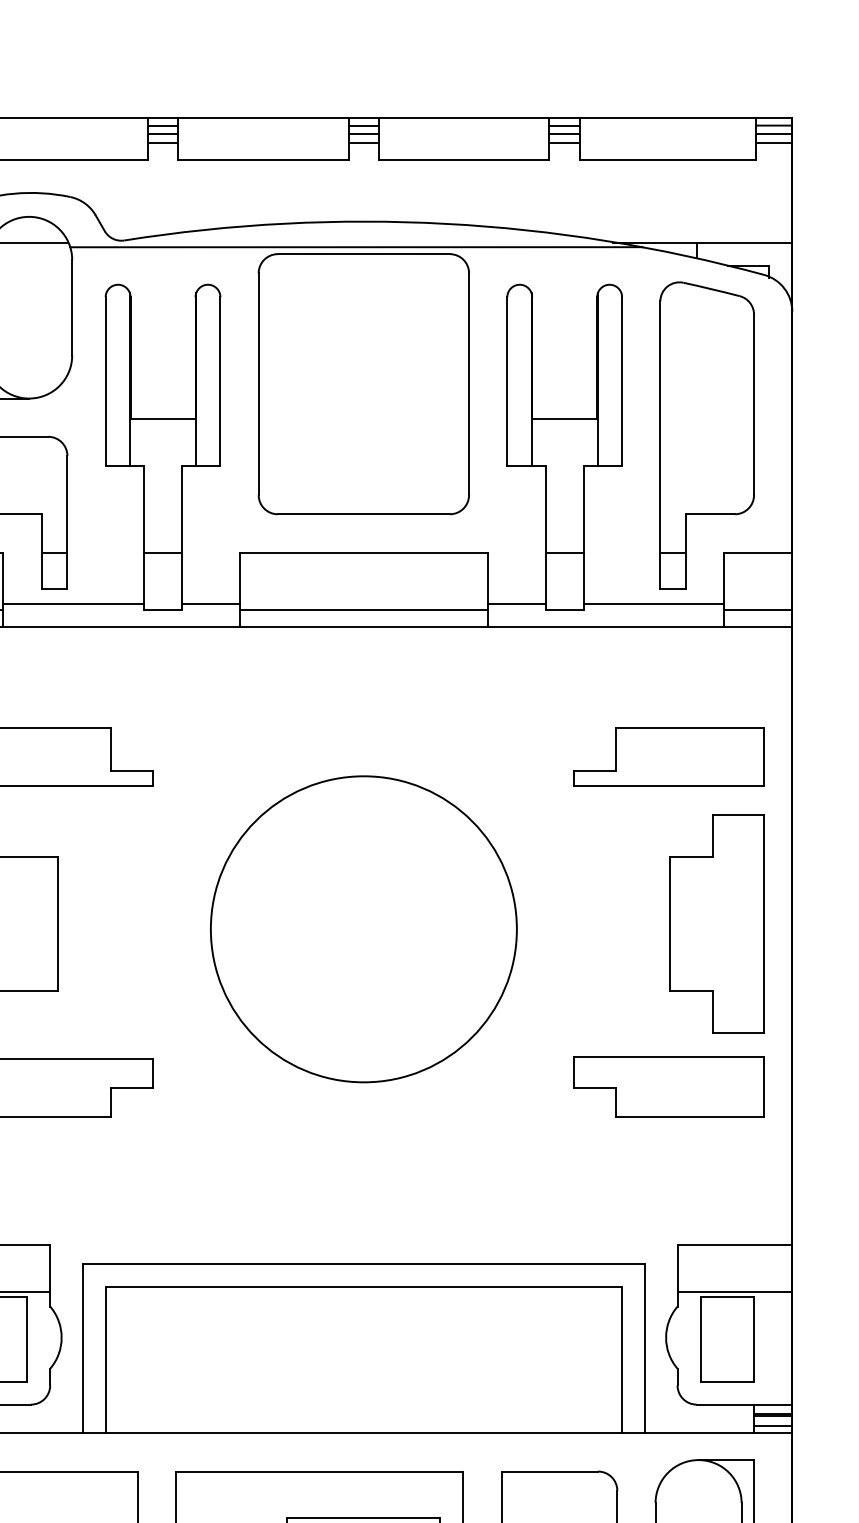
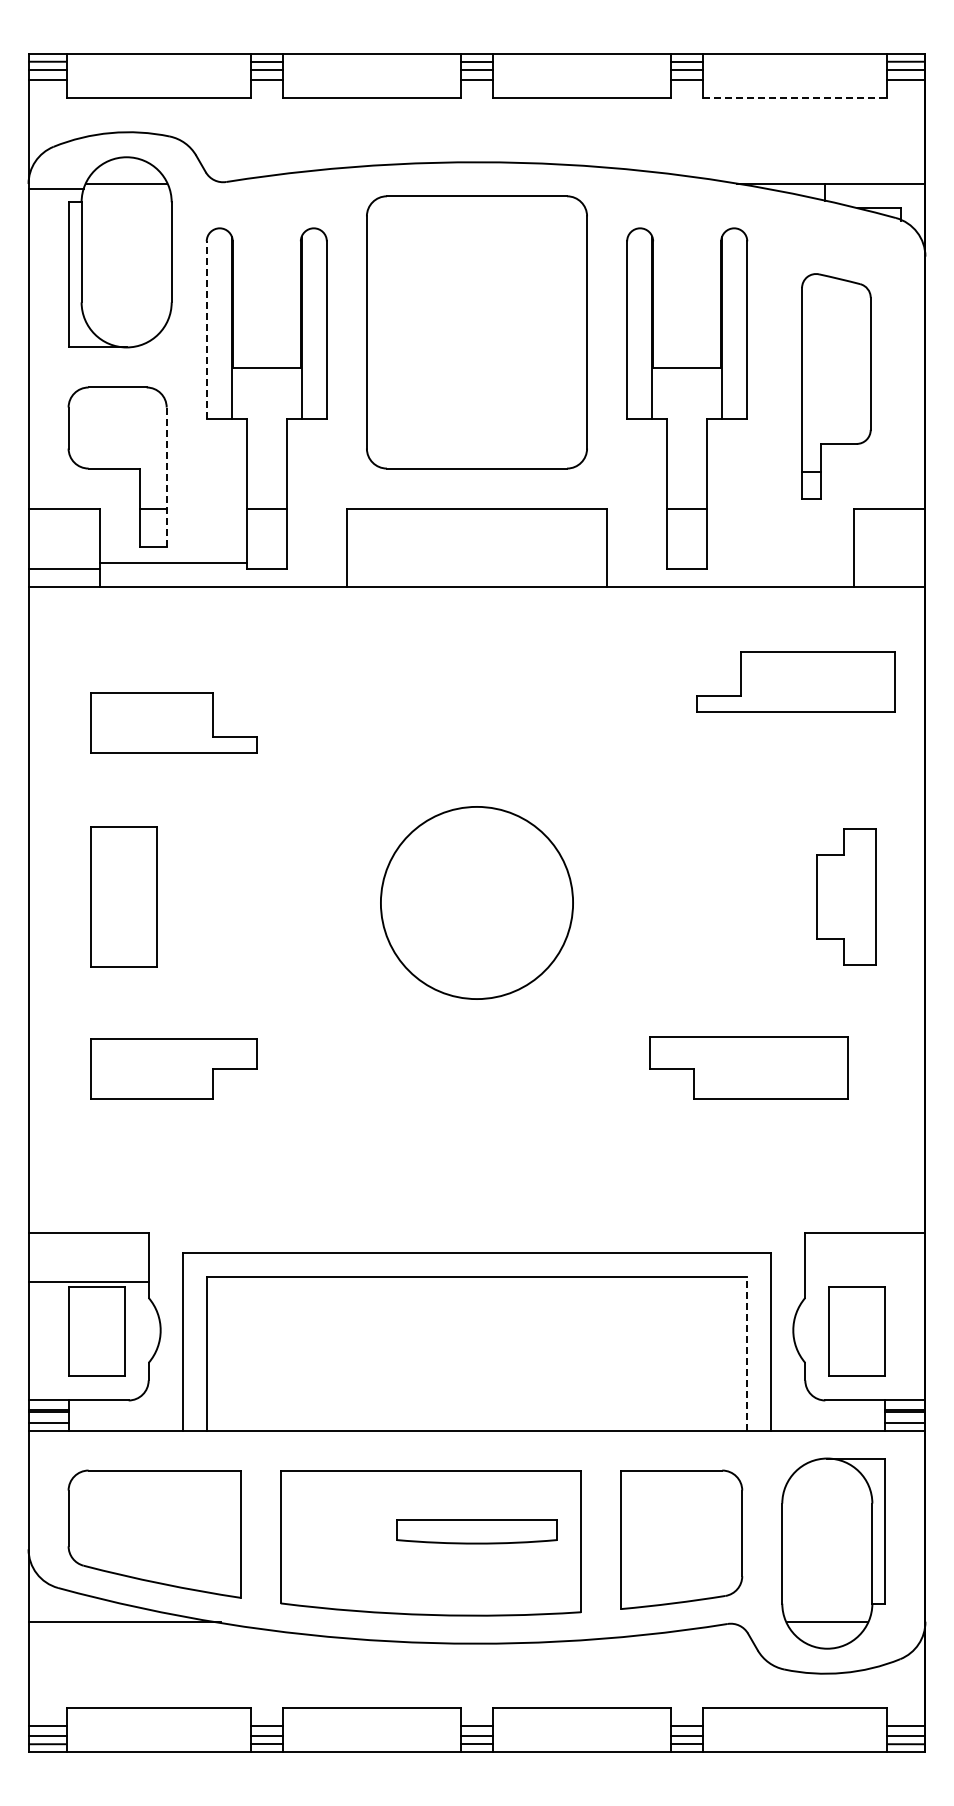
line: (668, 160) -> (795, 98), solid -> dashed
line: (355, 247) -> (468, 189), removed
line: (105, 381) -> (206, 329), solid -> dashed
part: (707, 435) -> (836, 386), size x0.7
line: (67, 522) -> (166, 477), solid -> dashed
line: (210, 604) -> (316, 562), removed
line: (517, 604) -> (637, 562), removed
line: (653, 604) -> (780, 562), removed
line: (363, 609) -> (476, 568), removed
line: (757, 609) -> (889, 568), removed
part: (668, 756) -> (795, 681), moved
part: (715, 923) -> (845, 896), size x0.6
circle: (363, 928) -> (476, 902), size x0.6
part: (668, 1086) -> (748, 1067), moved
line: (735, 1291) -> (865, 1282), removed
line: (622, 1359) -> (747, 1353), solid -> dashed

